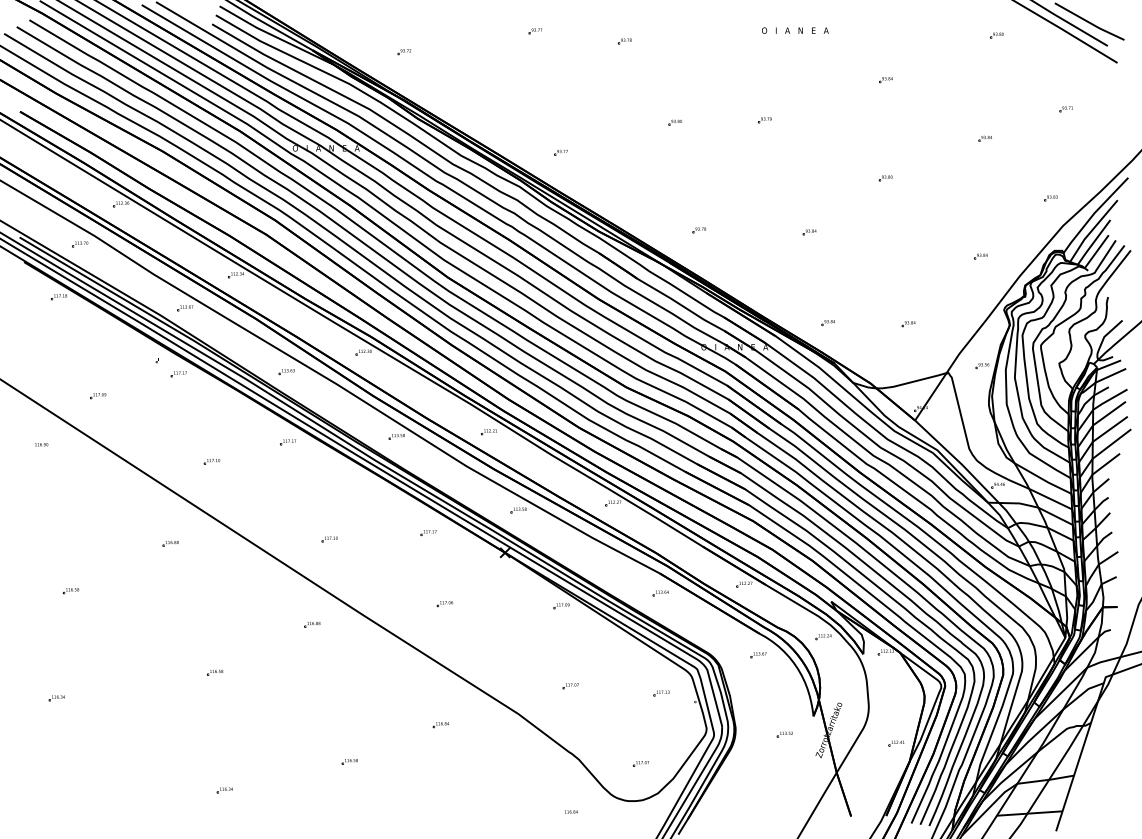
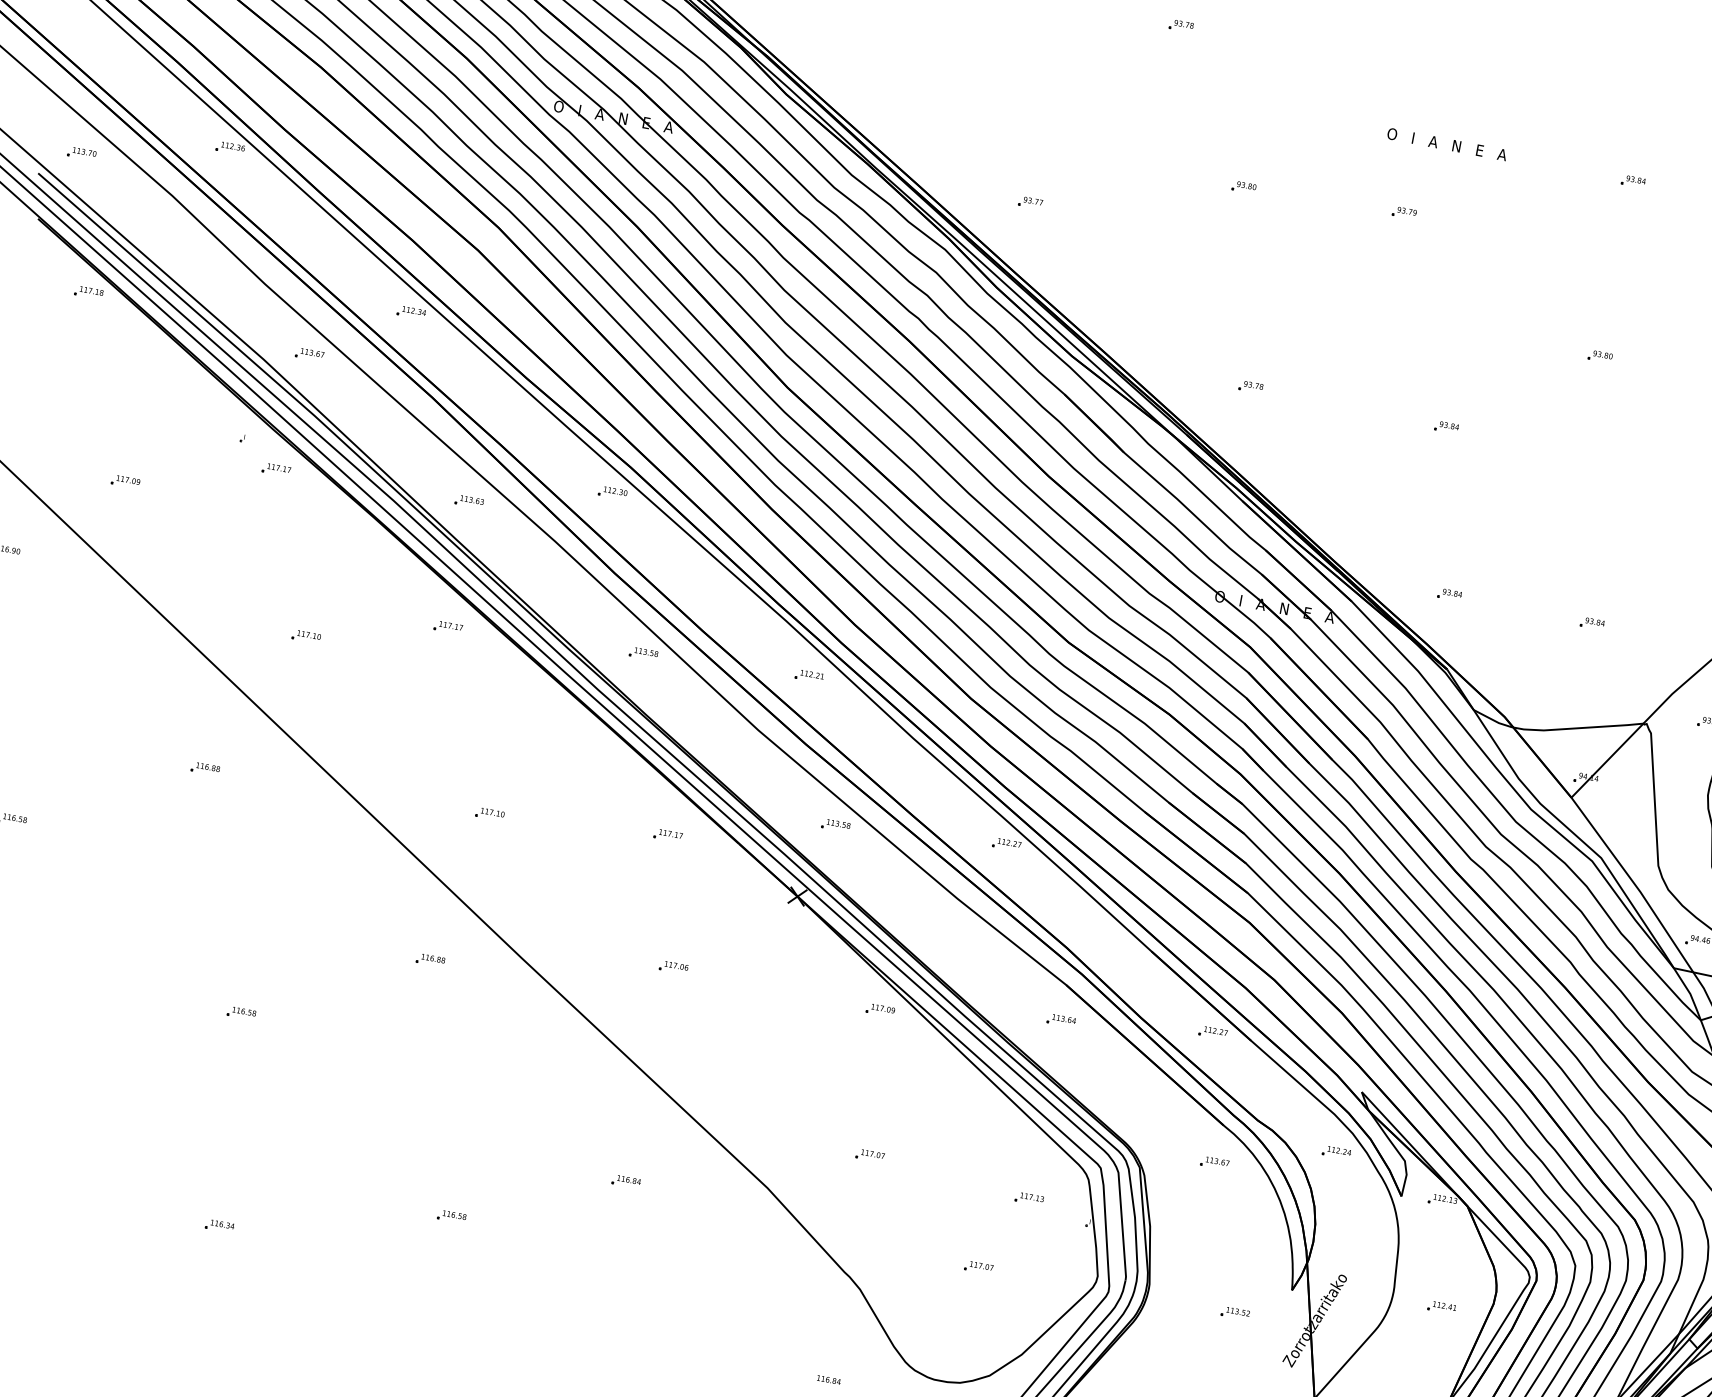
text: (795, 30) -> (1447, 144), moved
part: (80, 244) -> (82, 154), moved
part: (896, 743) -> (1441, 1307), moved
part: (640, 763) -> (977, 1266), moved

